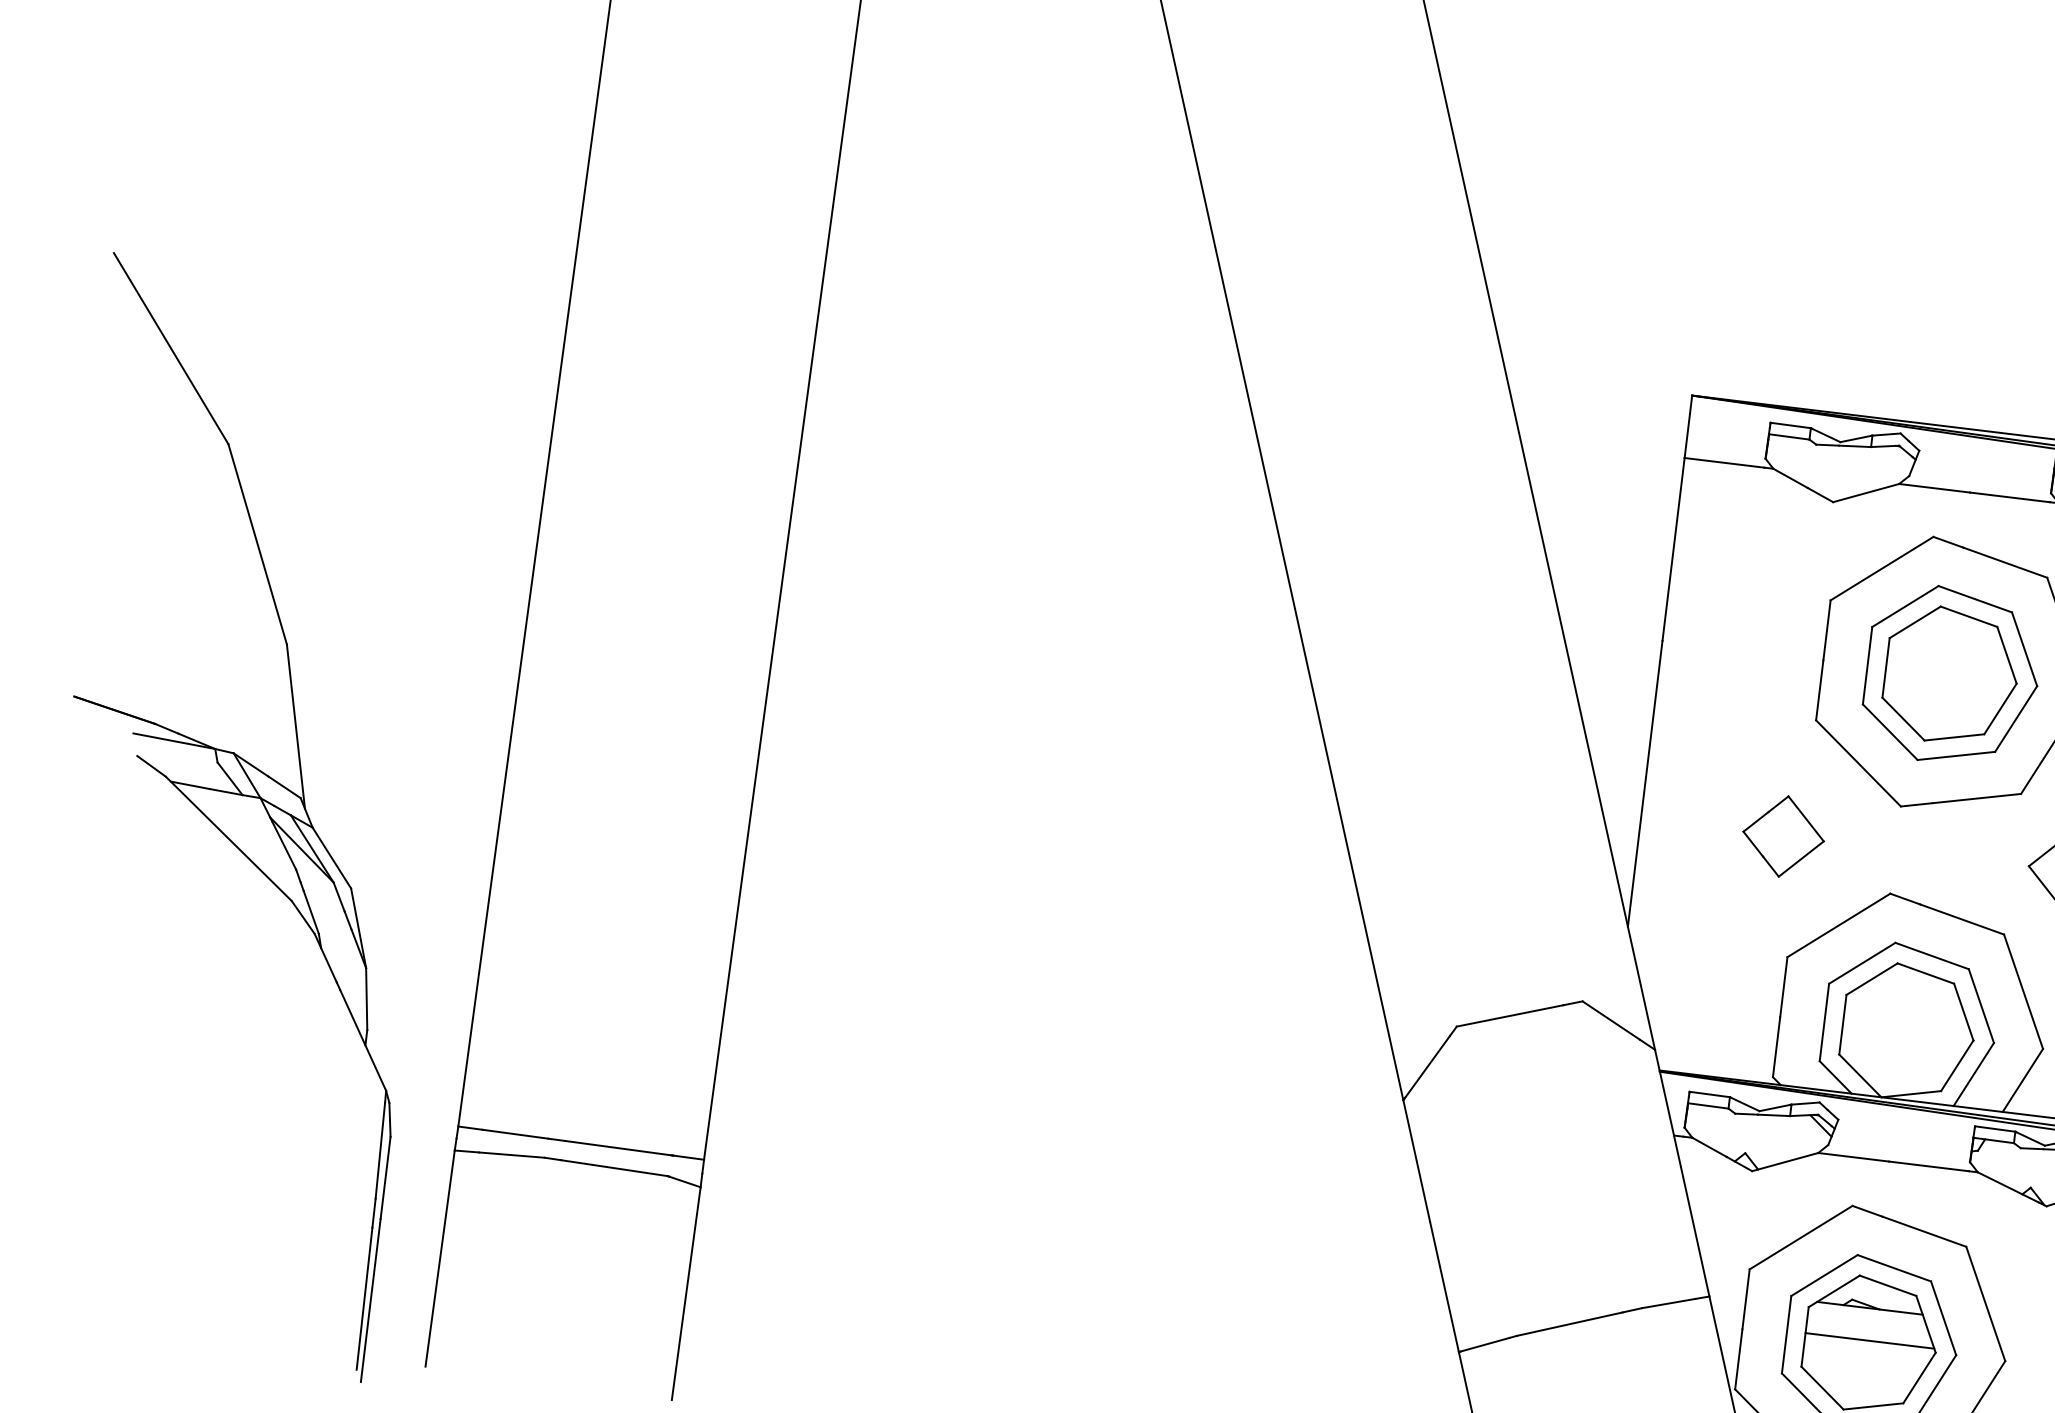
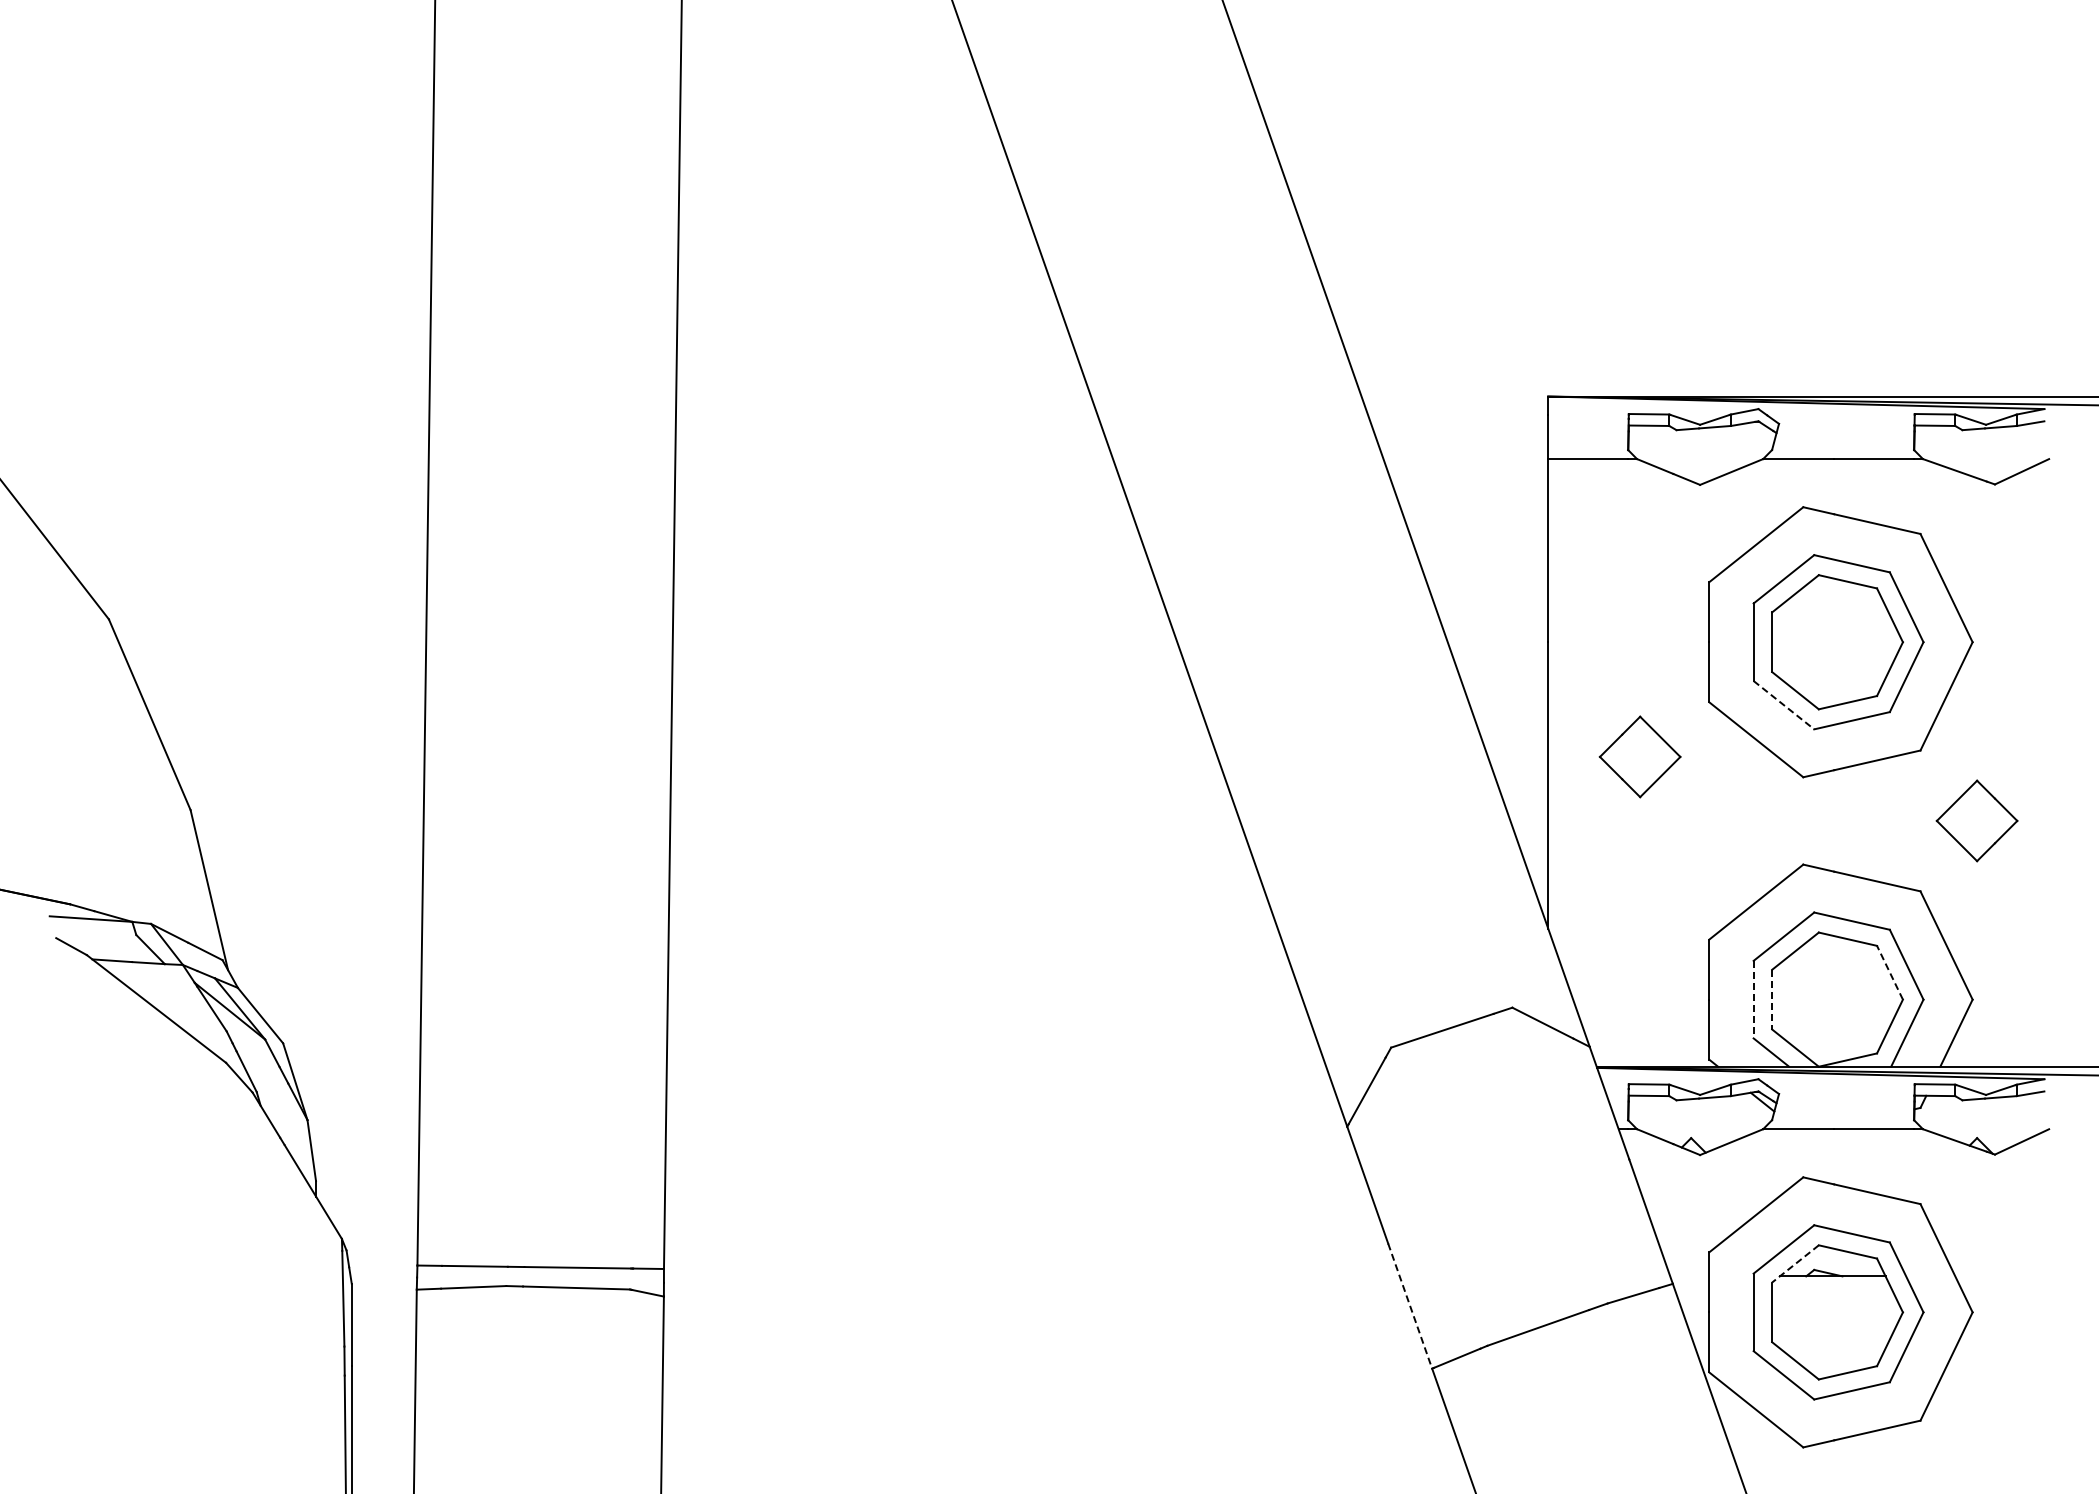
line: (1889, 732) -> (1783, 705), solid -> dashed
part: (1783, 836) -> (1639, 756), moved
line: (1963, 1011) -> (1889, 972), solid -> dashed
line: (1824, 1022) -> (1753, 999), solid -> dashed
line: (1843, 1024) -> (1772, 999), solid -> dashed
line: (1444, 1287) -> (1410, 1306), solid -> dashed
line: (1834, 1290) -> (1795, 1263), solid -> dashed
line: (1869, 1340) -> (1836, 1308), removed

